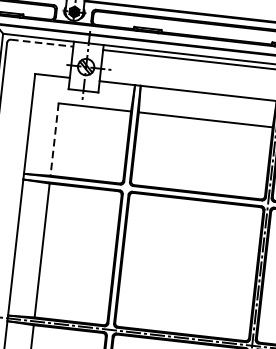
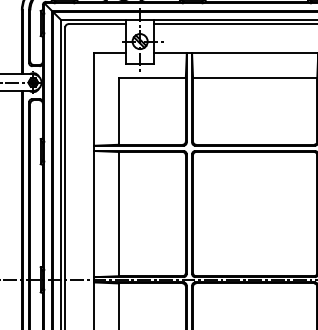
line: (42, 43) -> (97, 24), dashed -> solid
line: (54, 139) -> (118, 111), dashed -> solid

